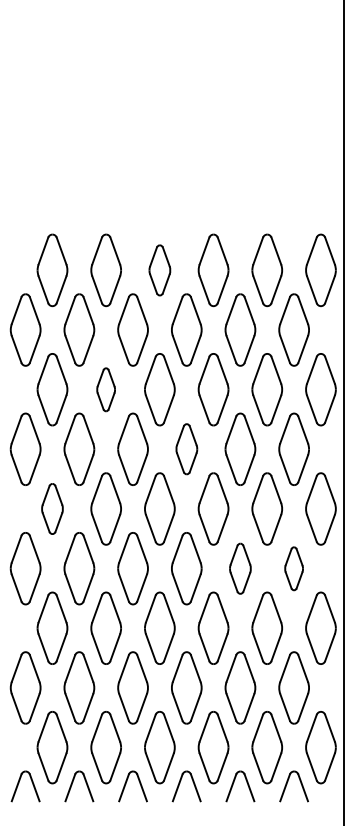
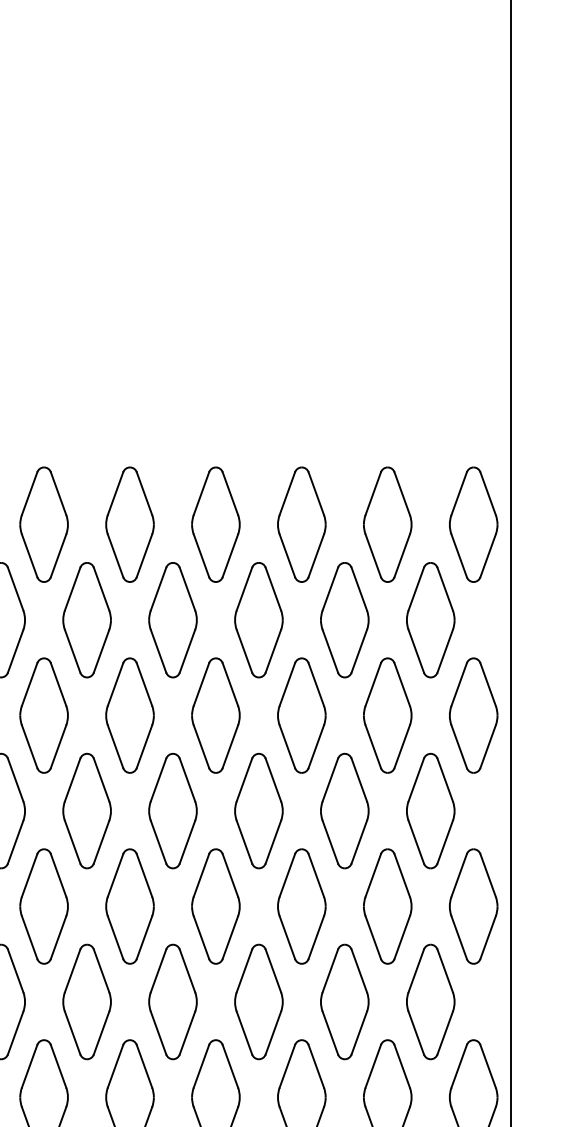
part: (159, 270) -> (215, 524), size x1.43
part: (105, 389) -> (128, 715), size x1.67
part: (186, 448) -> (258, 809), size x1.43
part: (52, 508) -> (44, 905), size x1.43
part: (240, 568) -> (344, 1001), size x1.43
part: (293, 568) -> (429, 1001), size x1.67

